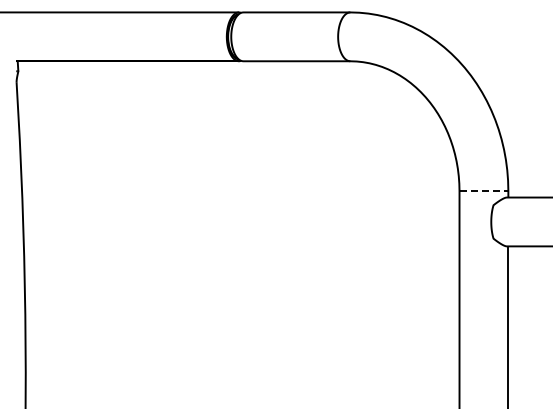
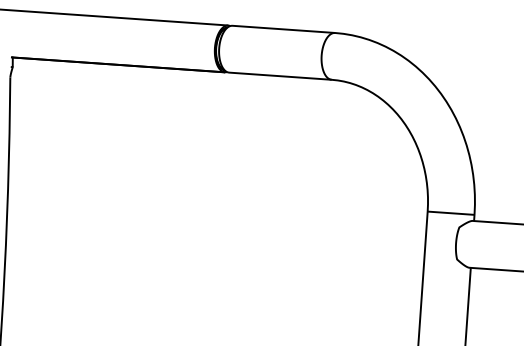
line: (484, 191) -> (451, 213), dashed -> solid

